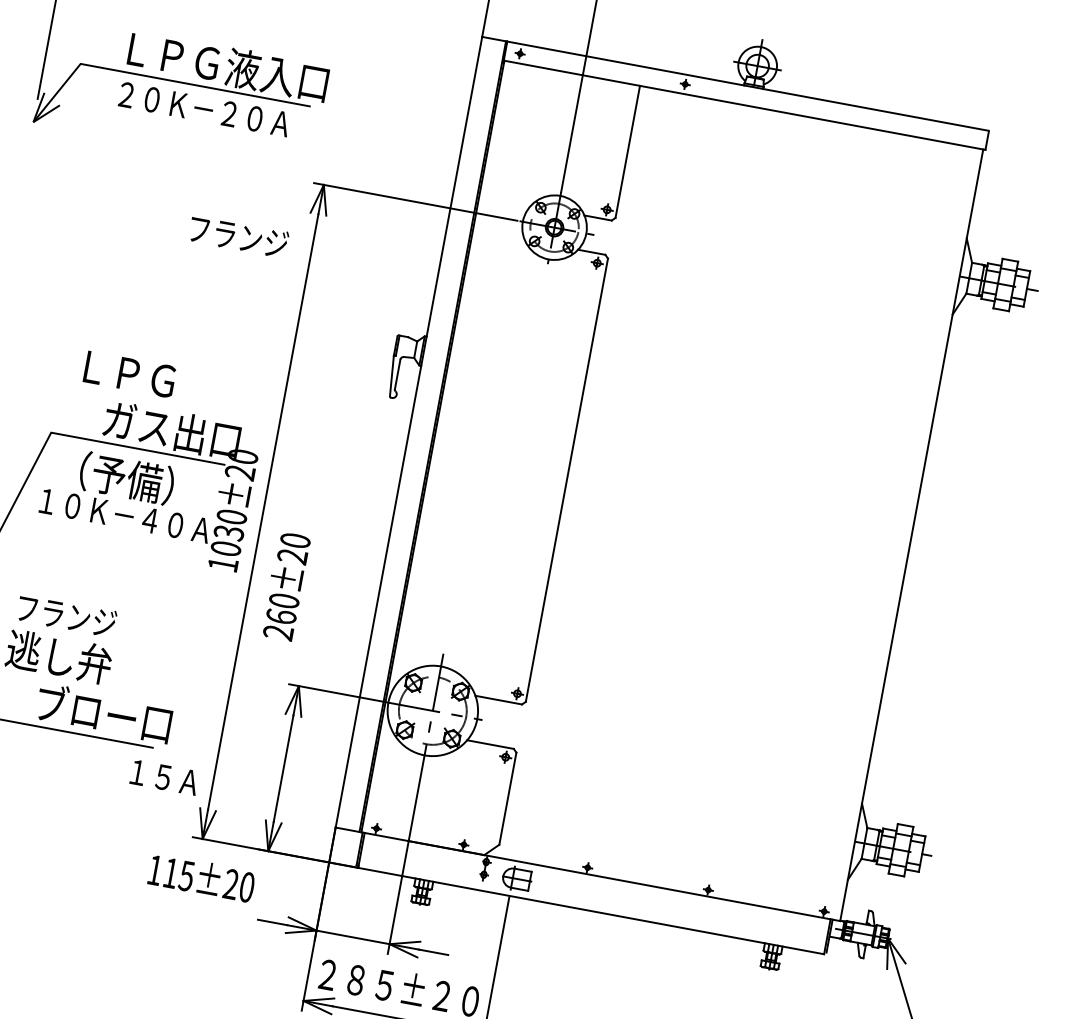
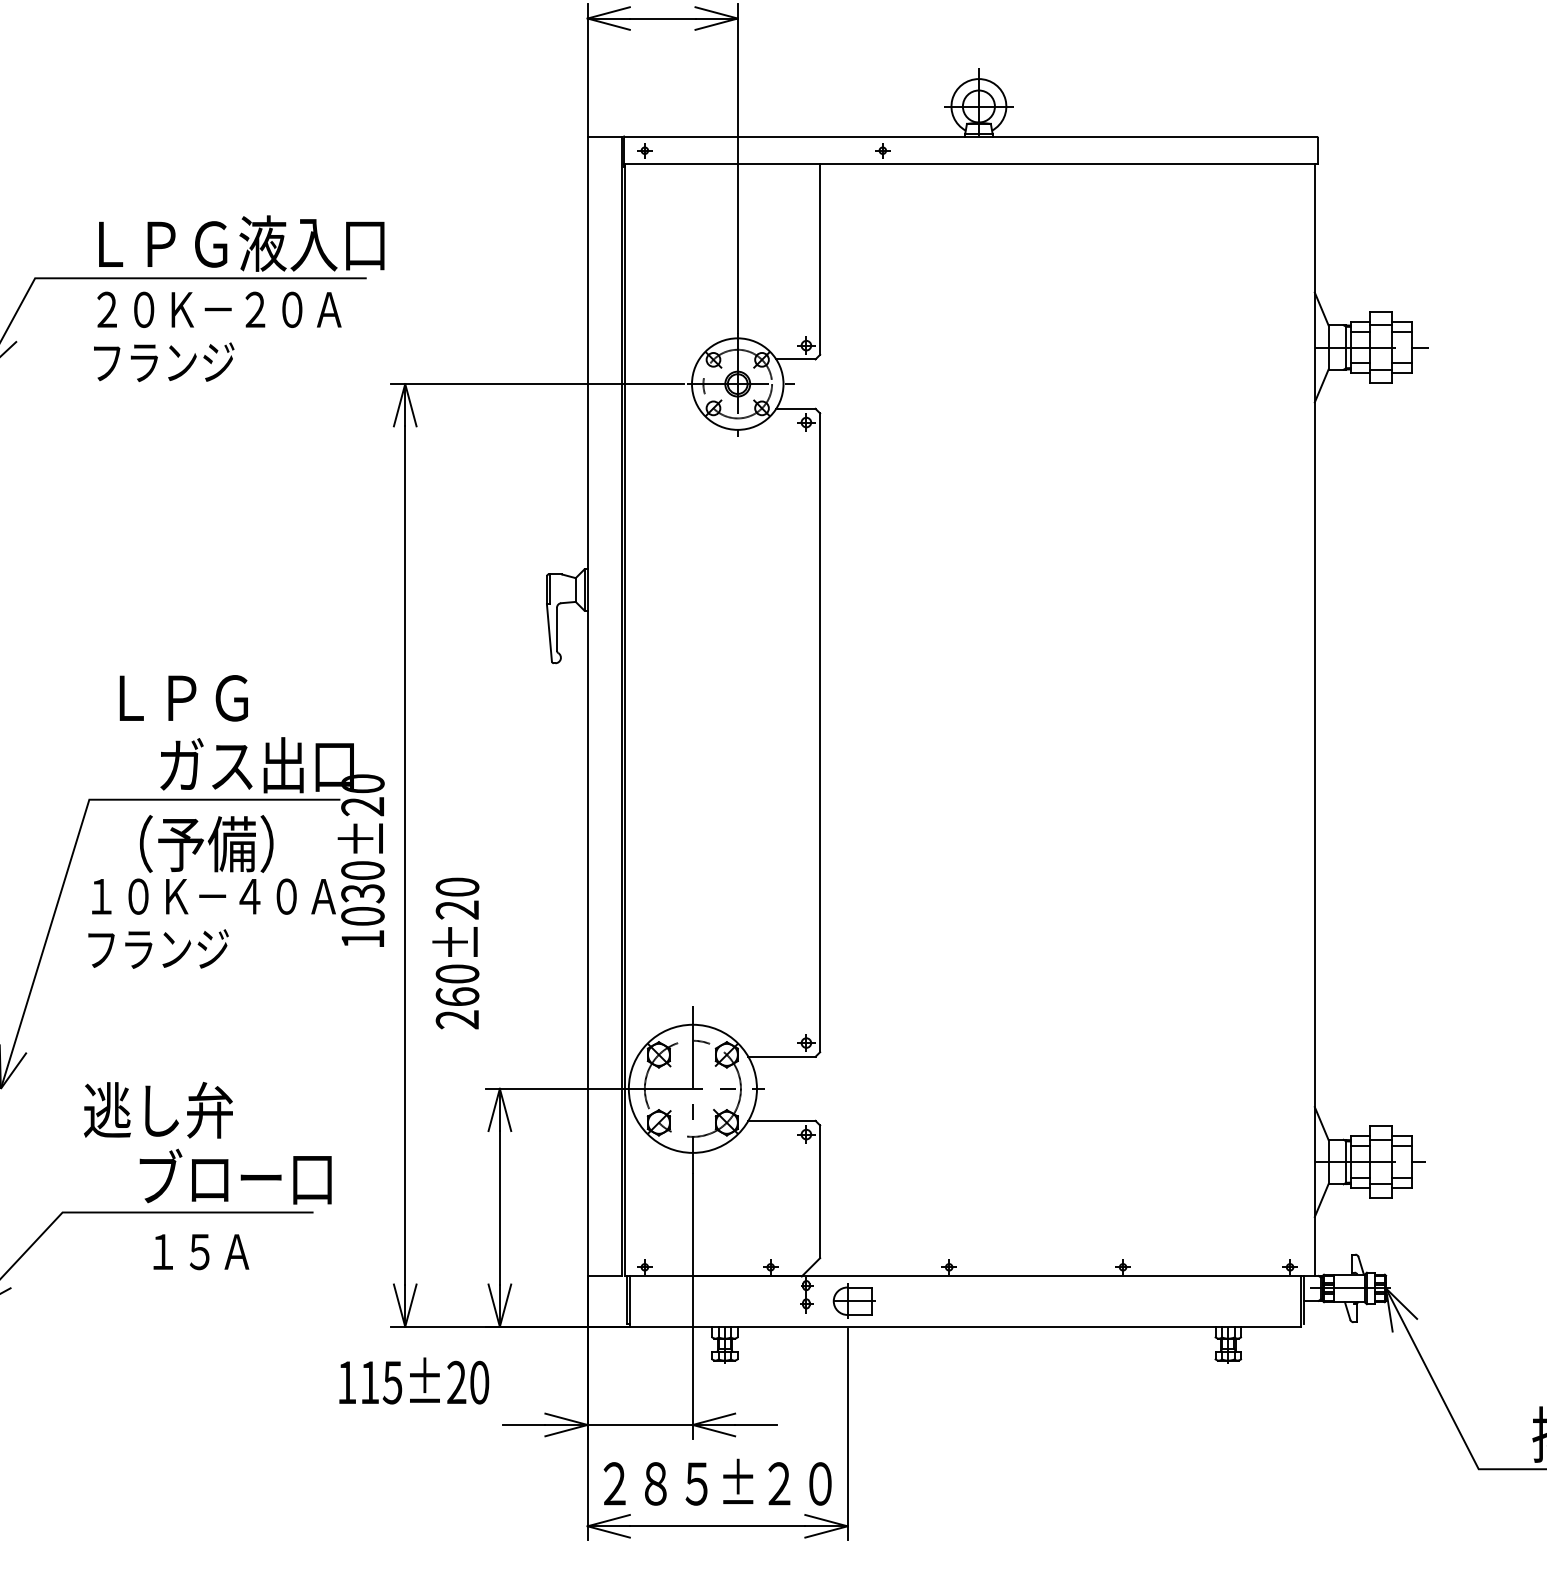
text: (239, 236) -> (164, 362), moved
text: (66, 615) -> (158, 948), moved
text: (164, 777) -> (201, 1252), moved

